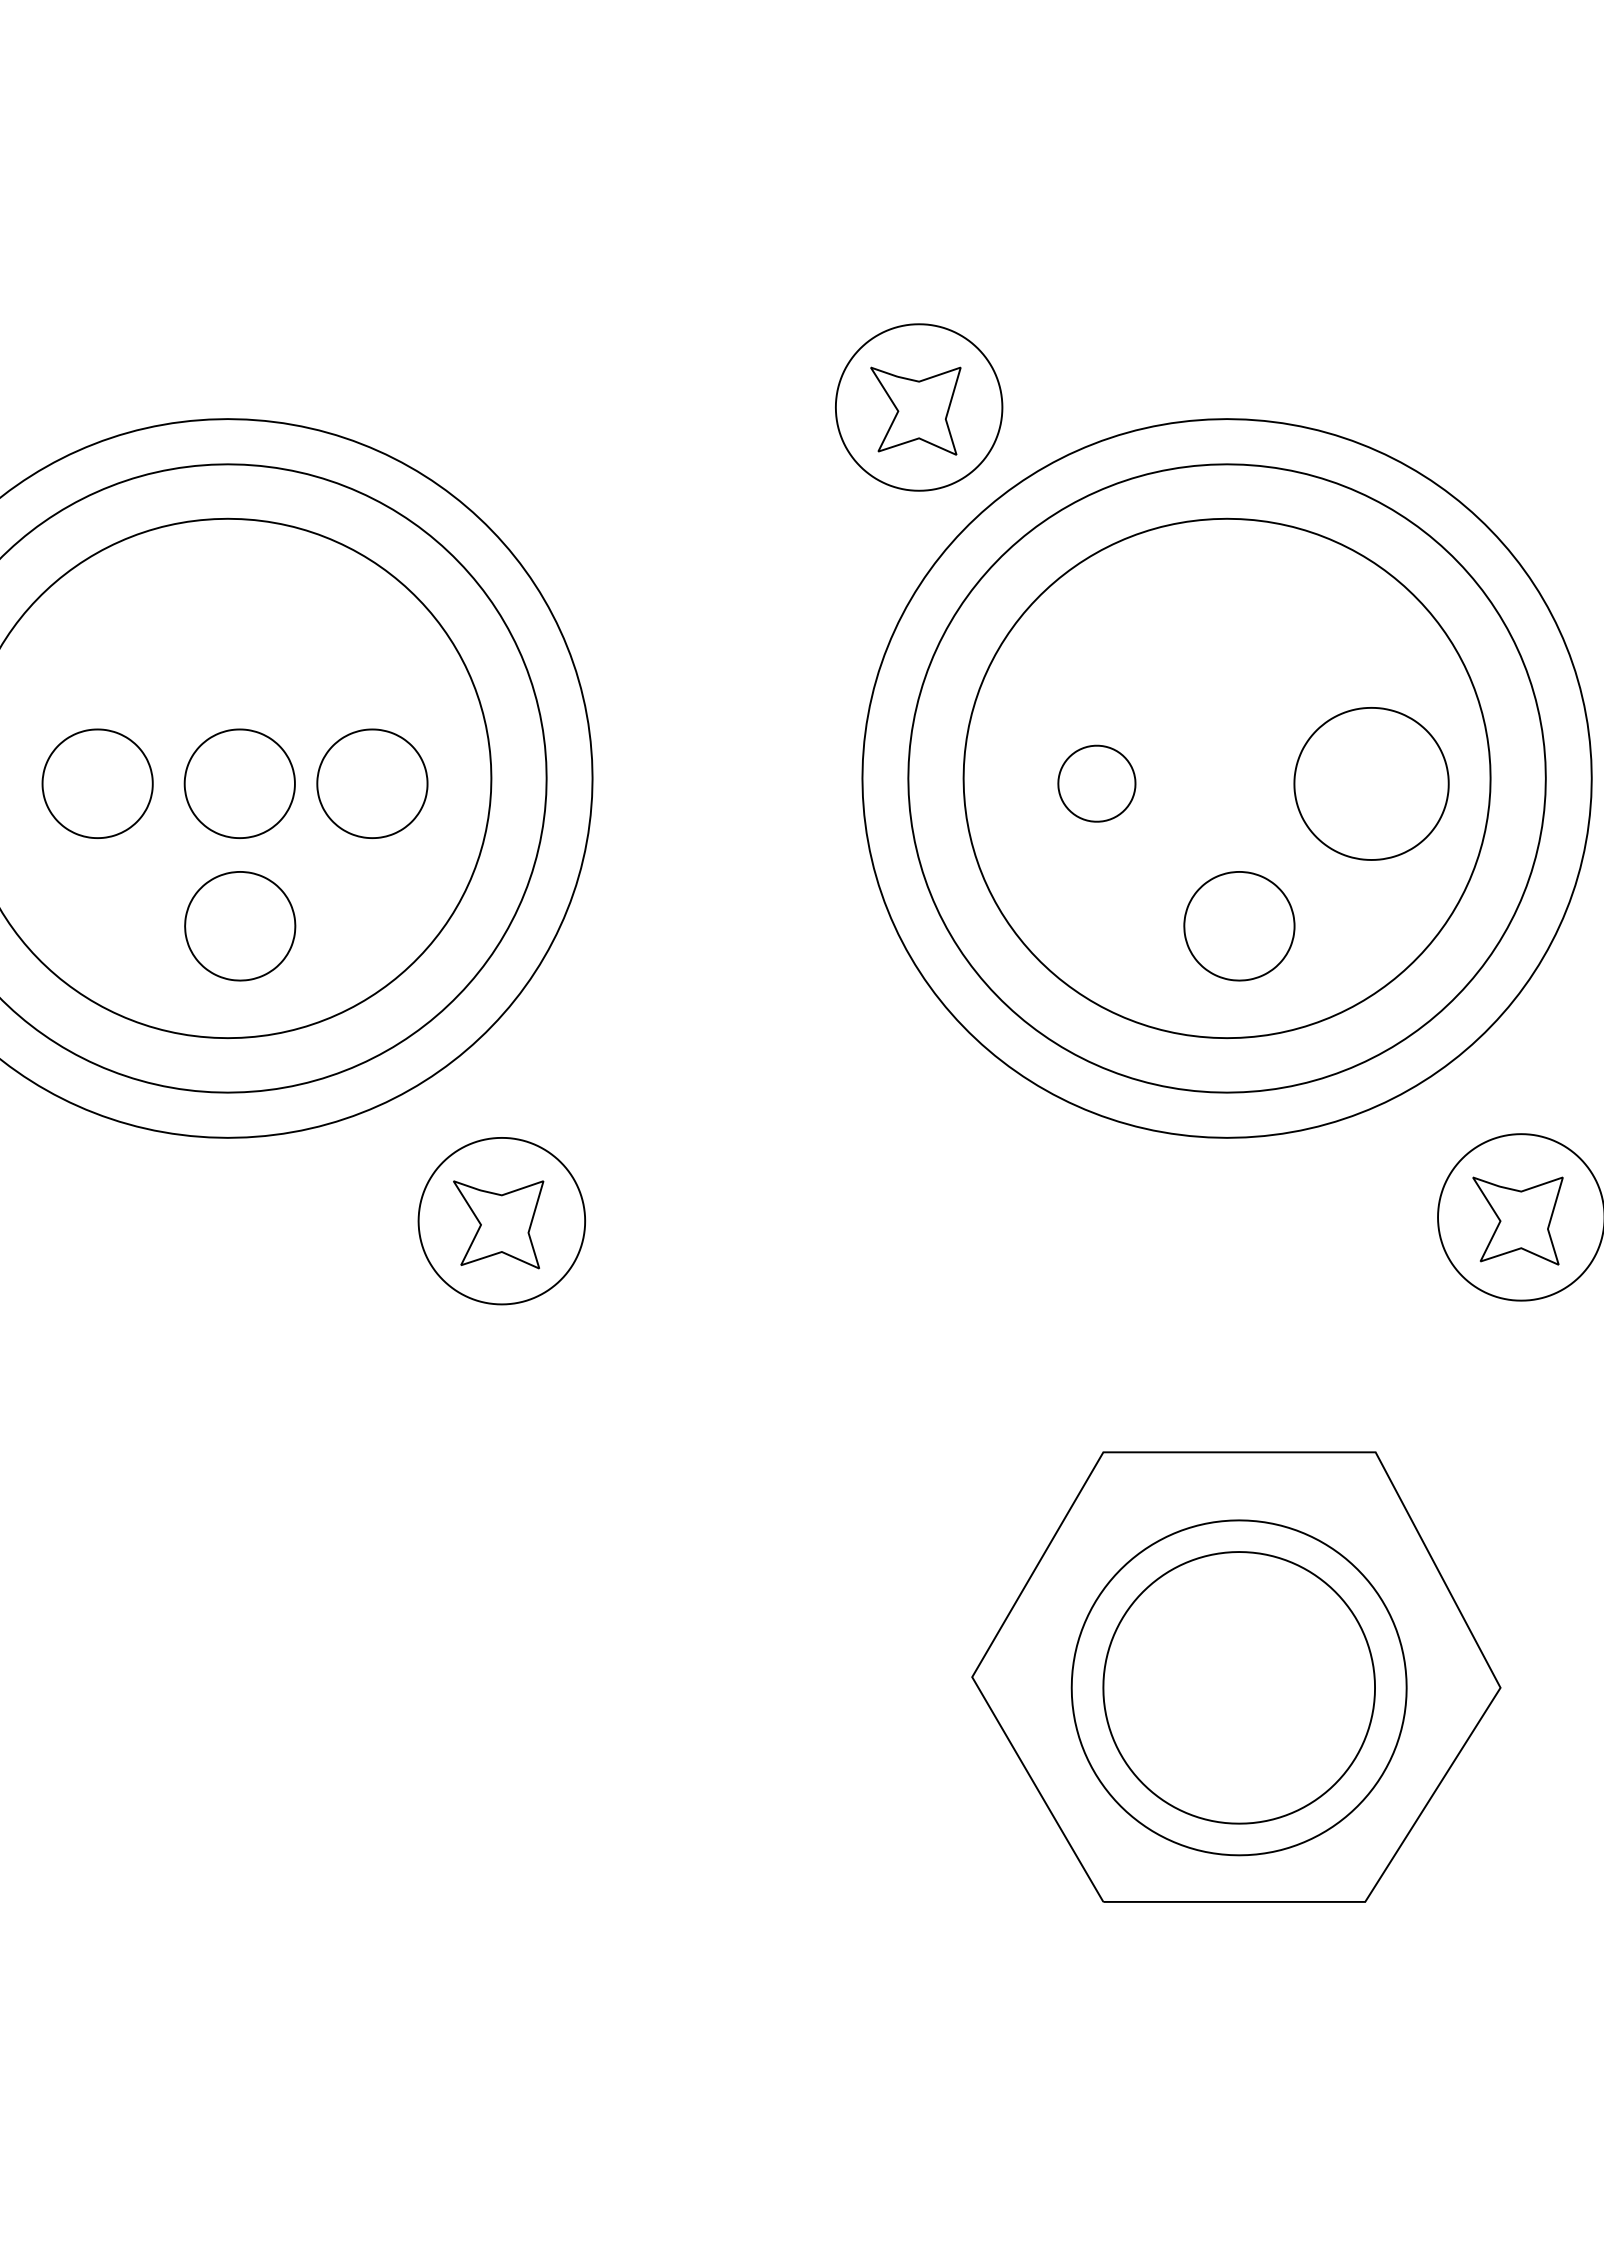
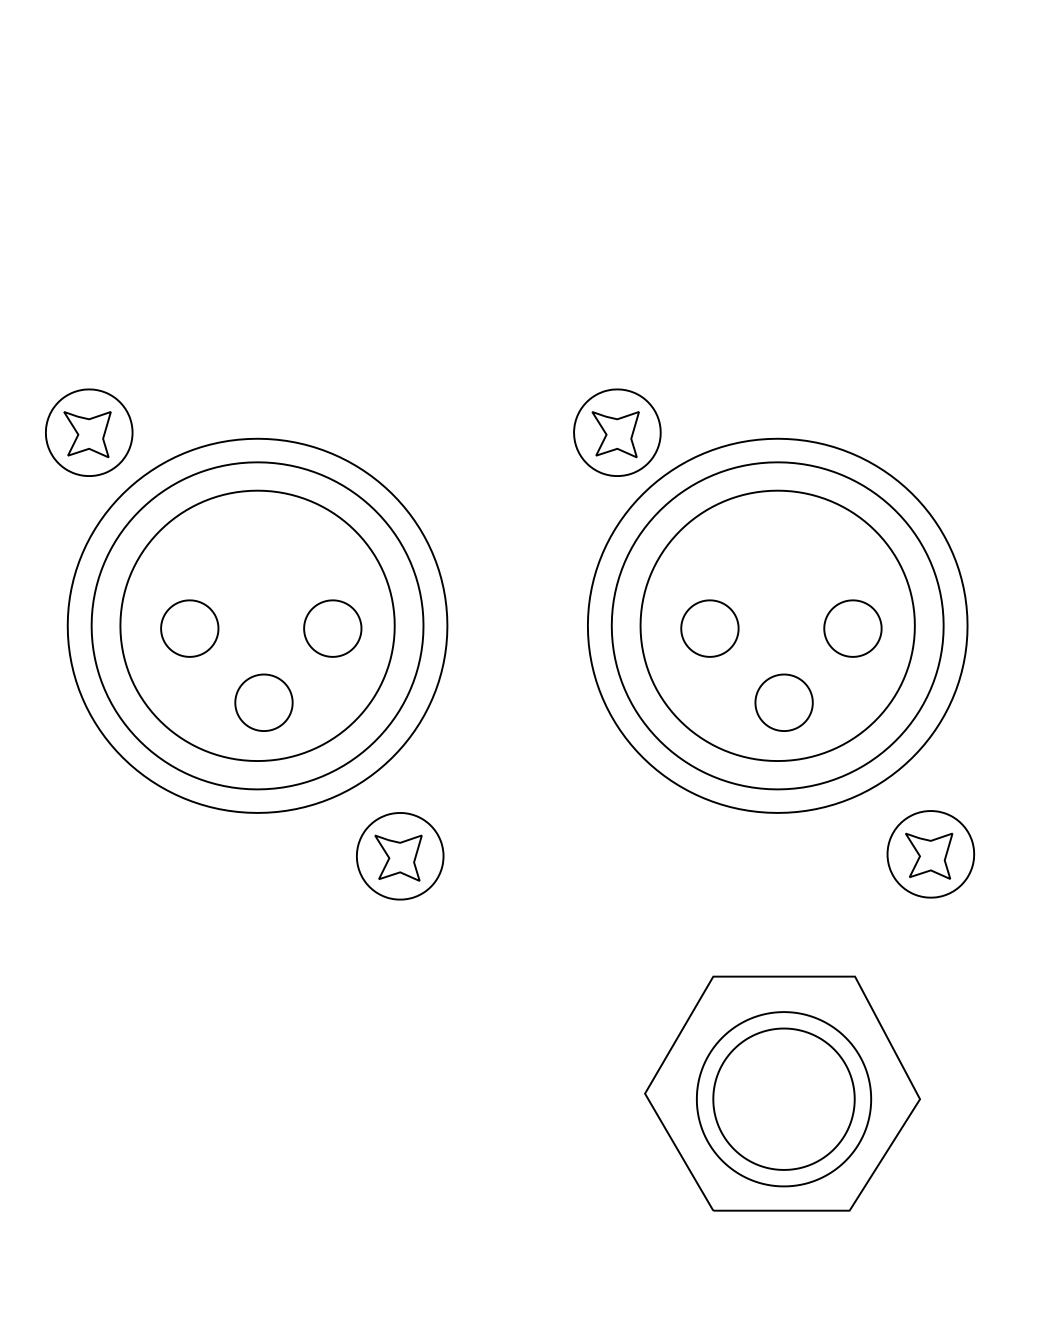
part: (239, 783) -> (263, 628), removed
part: (1096, 783) -> (709, 628), size x1.43
part: (1370, 783) -> (852, 628), size x0.71

